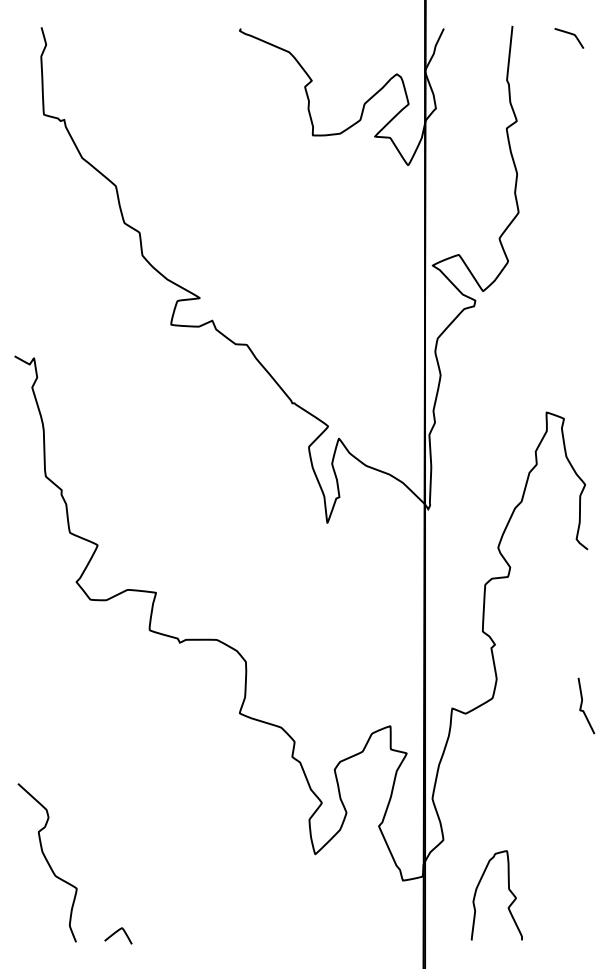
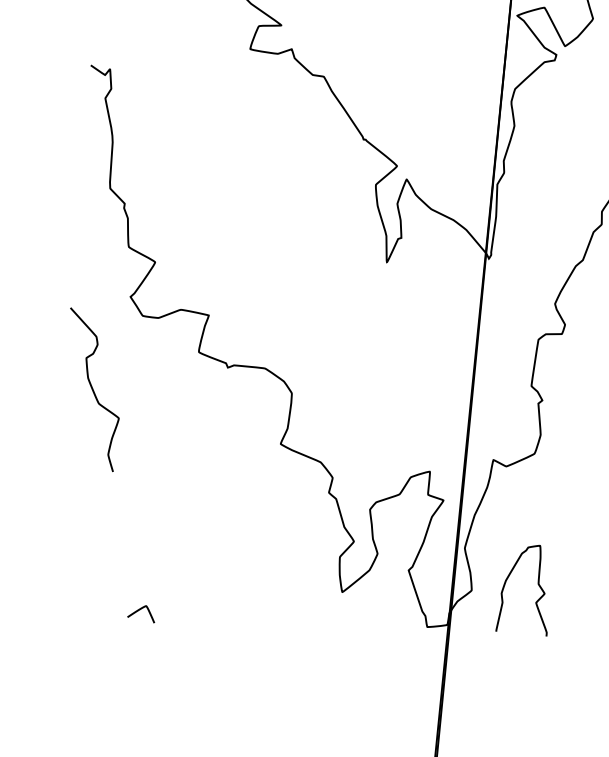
curve: (47, 862) -> (92, 389), moved
curve: (508, 890) -> (537, 585), moved
curve: (117, 932) -> (141, 609), moved

